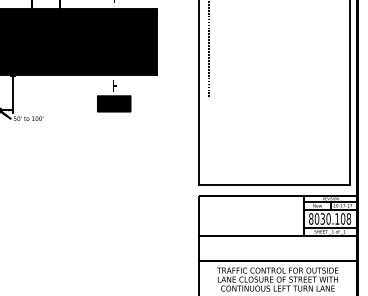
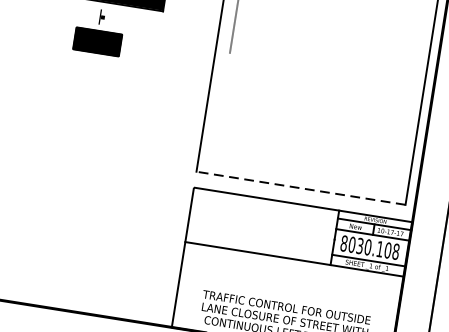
line: (274, 184) -> (301, 188), solid -> dashed
line: (277, 261) -> (288, 294), removed

